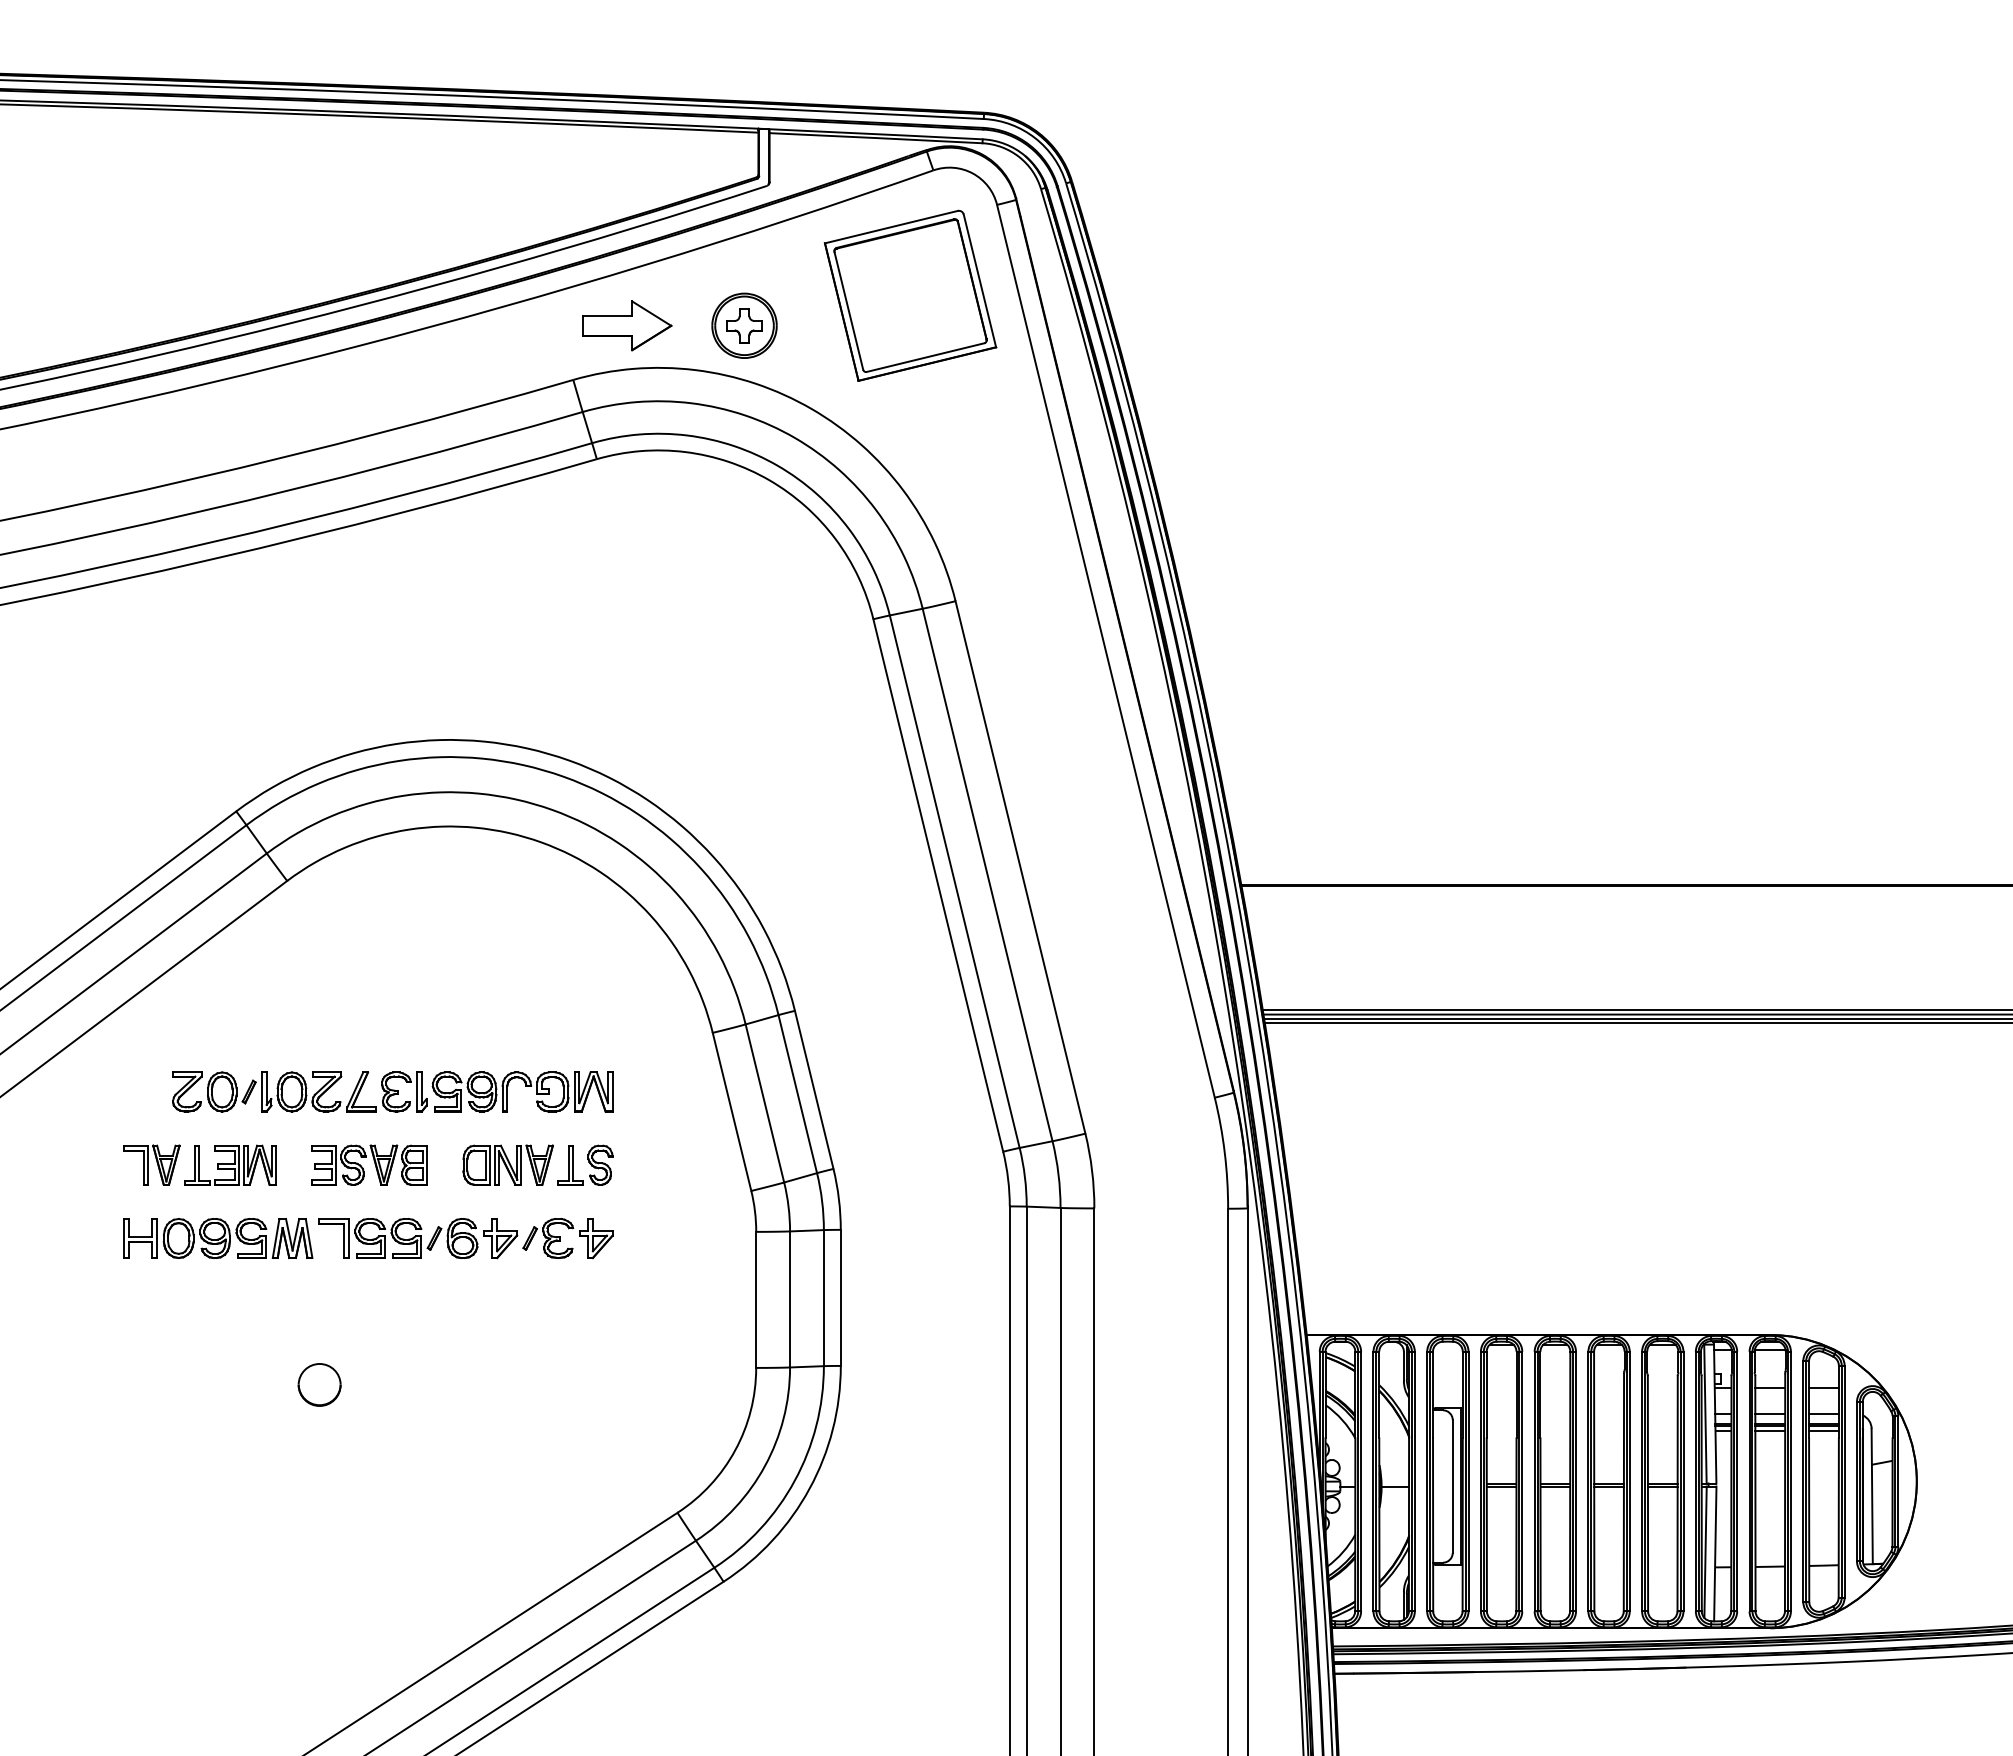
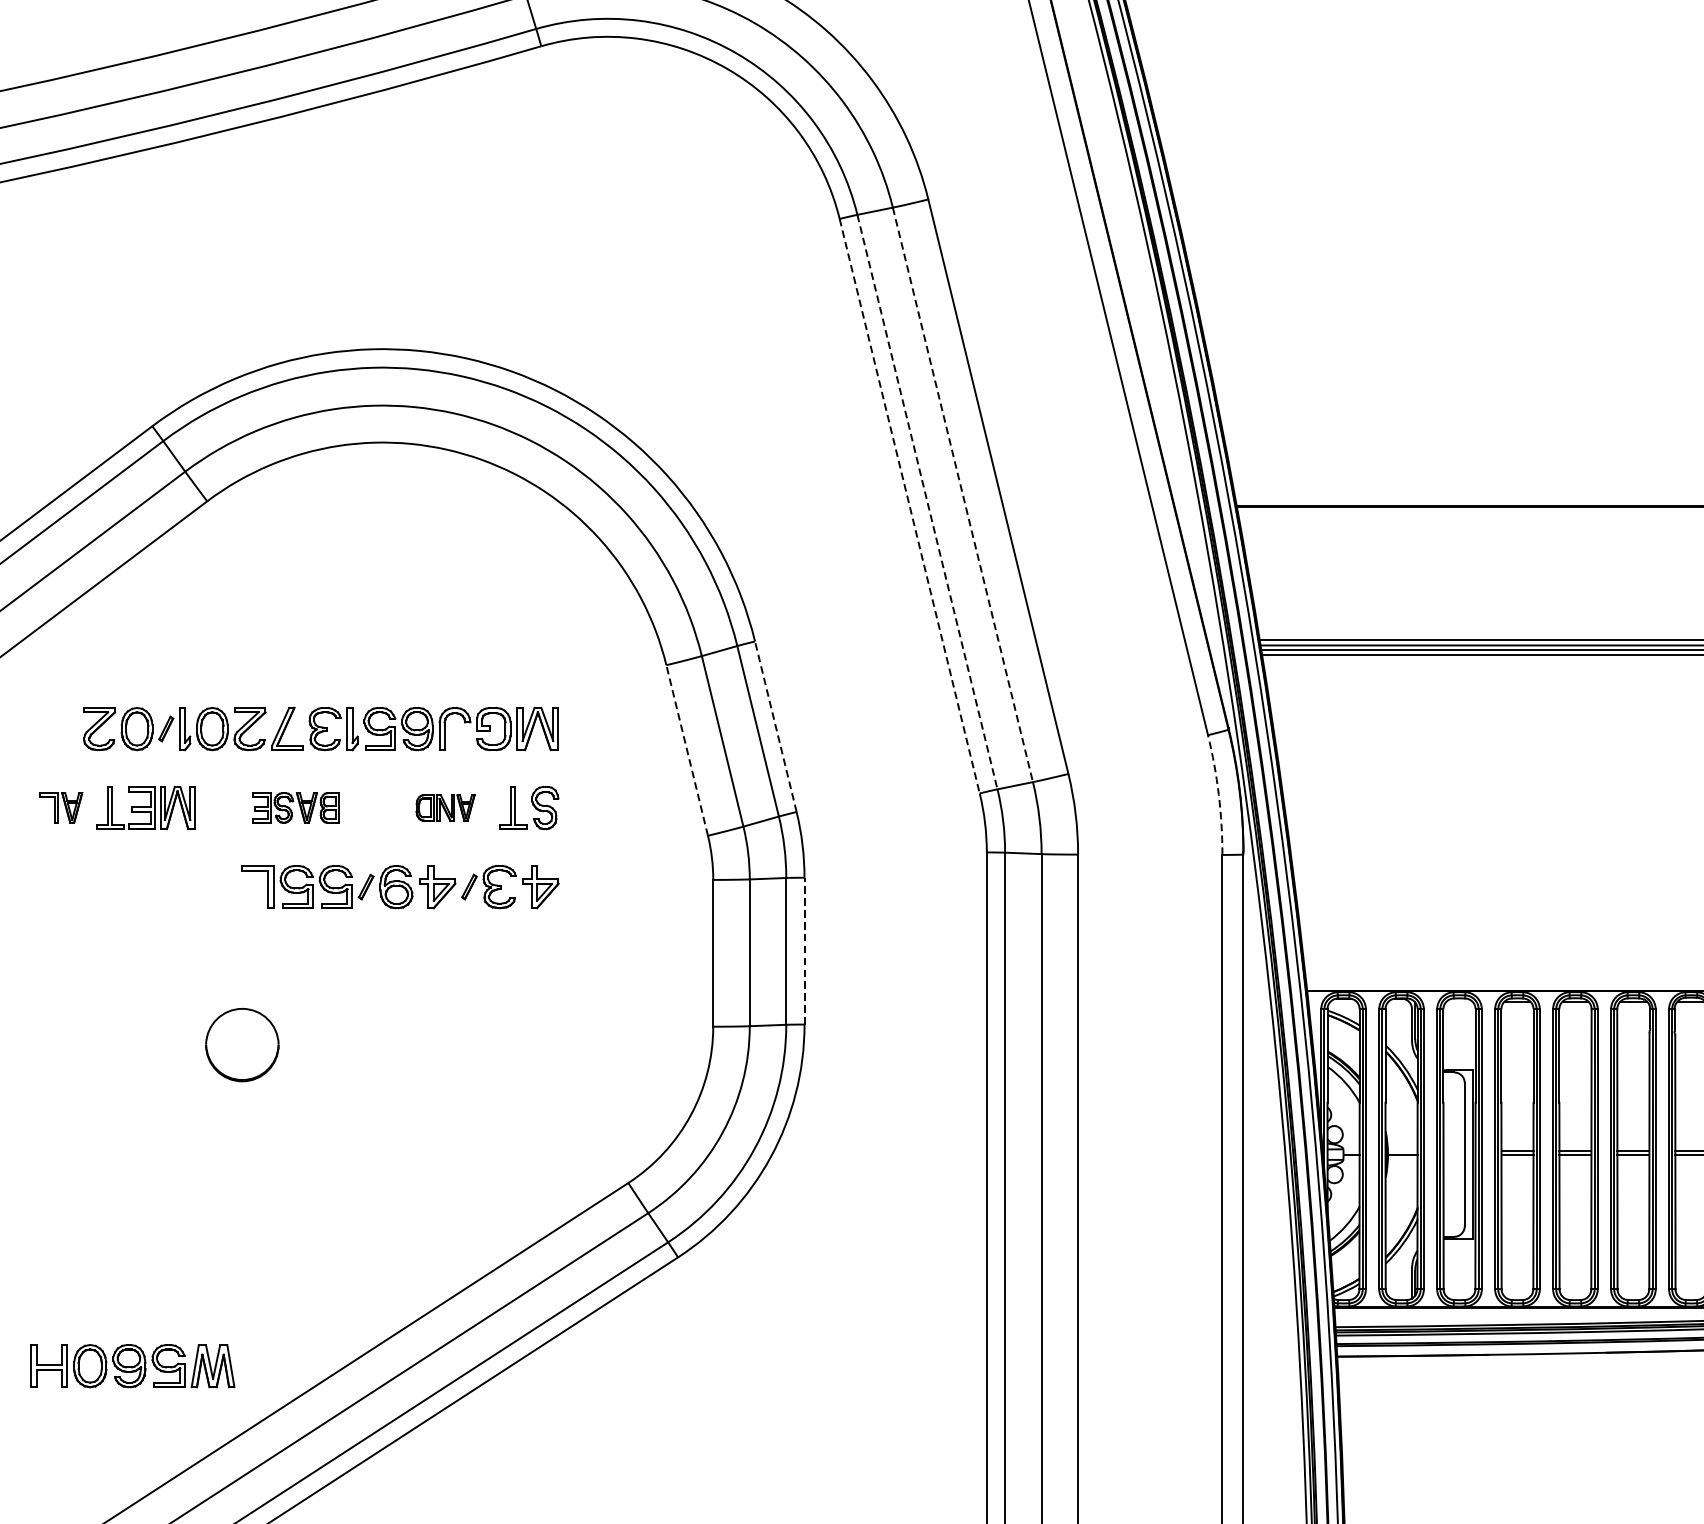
line: (987, 875) -> (962, 495), solid -> dashed
line: (954, 882) -> (927, 502), solid -> dashed
line: (938, 885) -> (909, 506), solid -> dashed
line: (814, 1089) -> (776, 726), solid -> dashed
line: (731, 1111) -> (686, 750), solid -> dashed
arc: (1224, 1152) -> (1218, 794), solid -> dashed
part: (151, 1164) -> (60, 807), size x0.7
part: (369, 1164) -> (296, 807), size x0.7
part: (507, 1164) -> (444, 807), size x0.6
part: (218, 1238) -> (133, 1366), moved
line: (840, 1297) -> (804, 950), solid -> dashed
part: (319, 1384) -> (242, 1044), size x1.6

